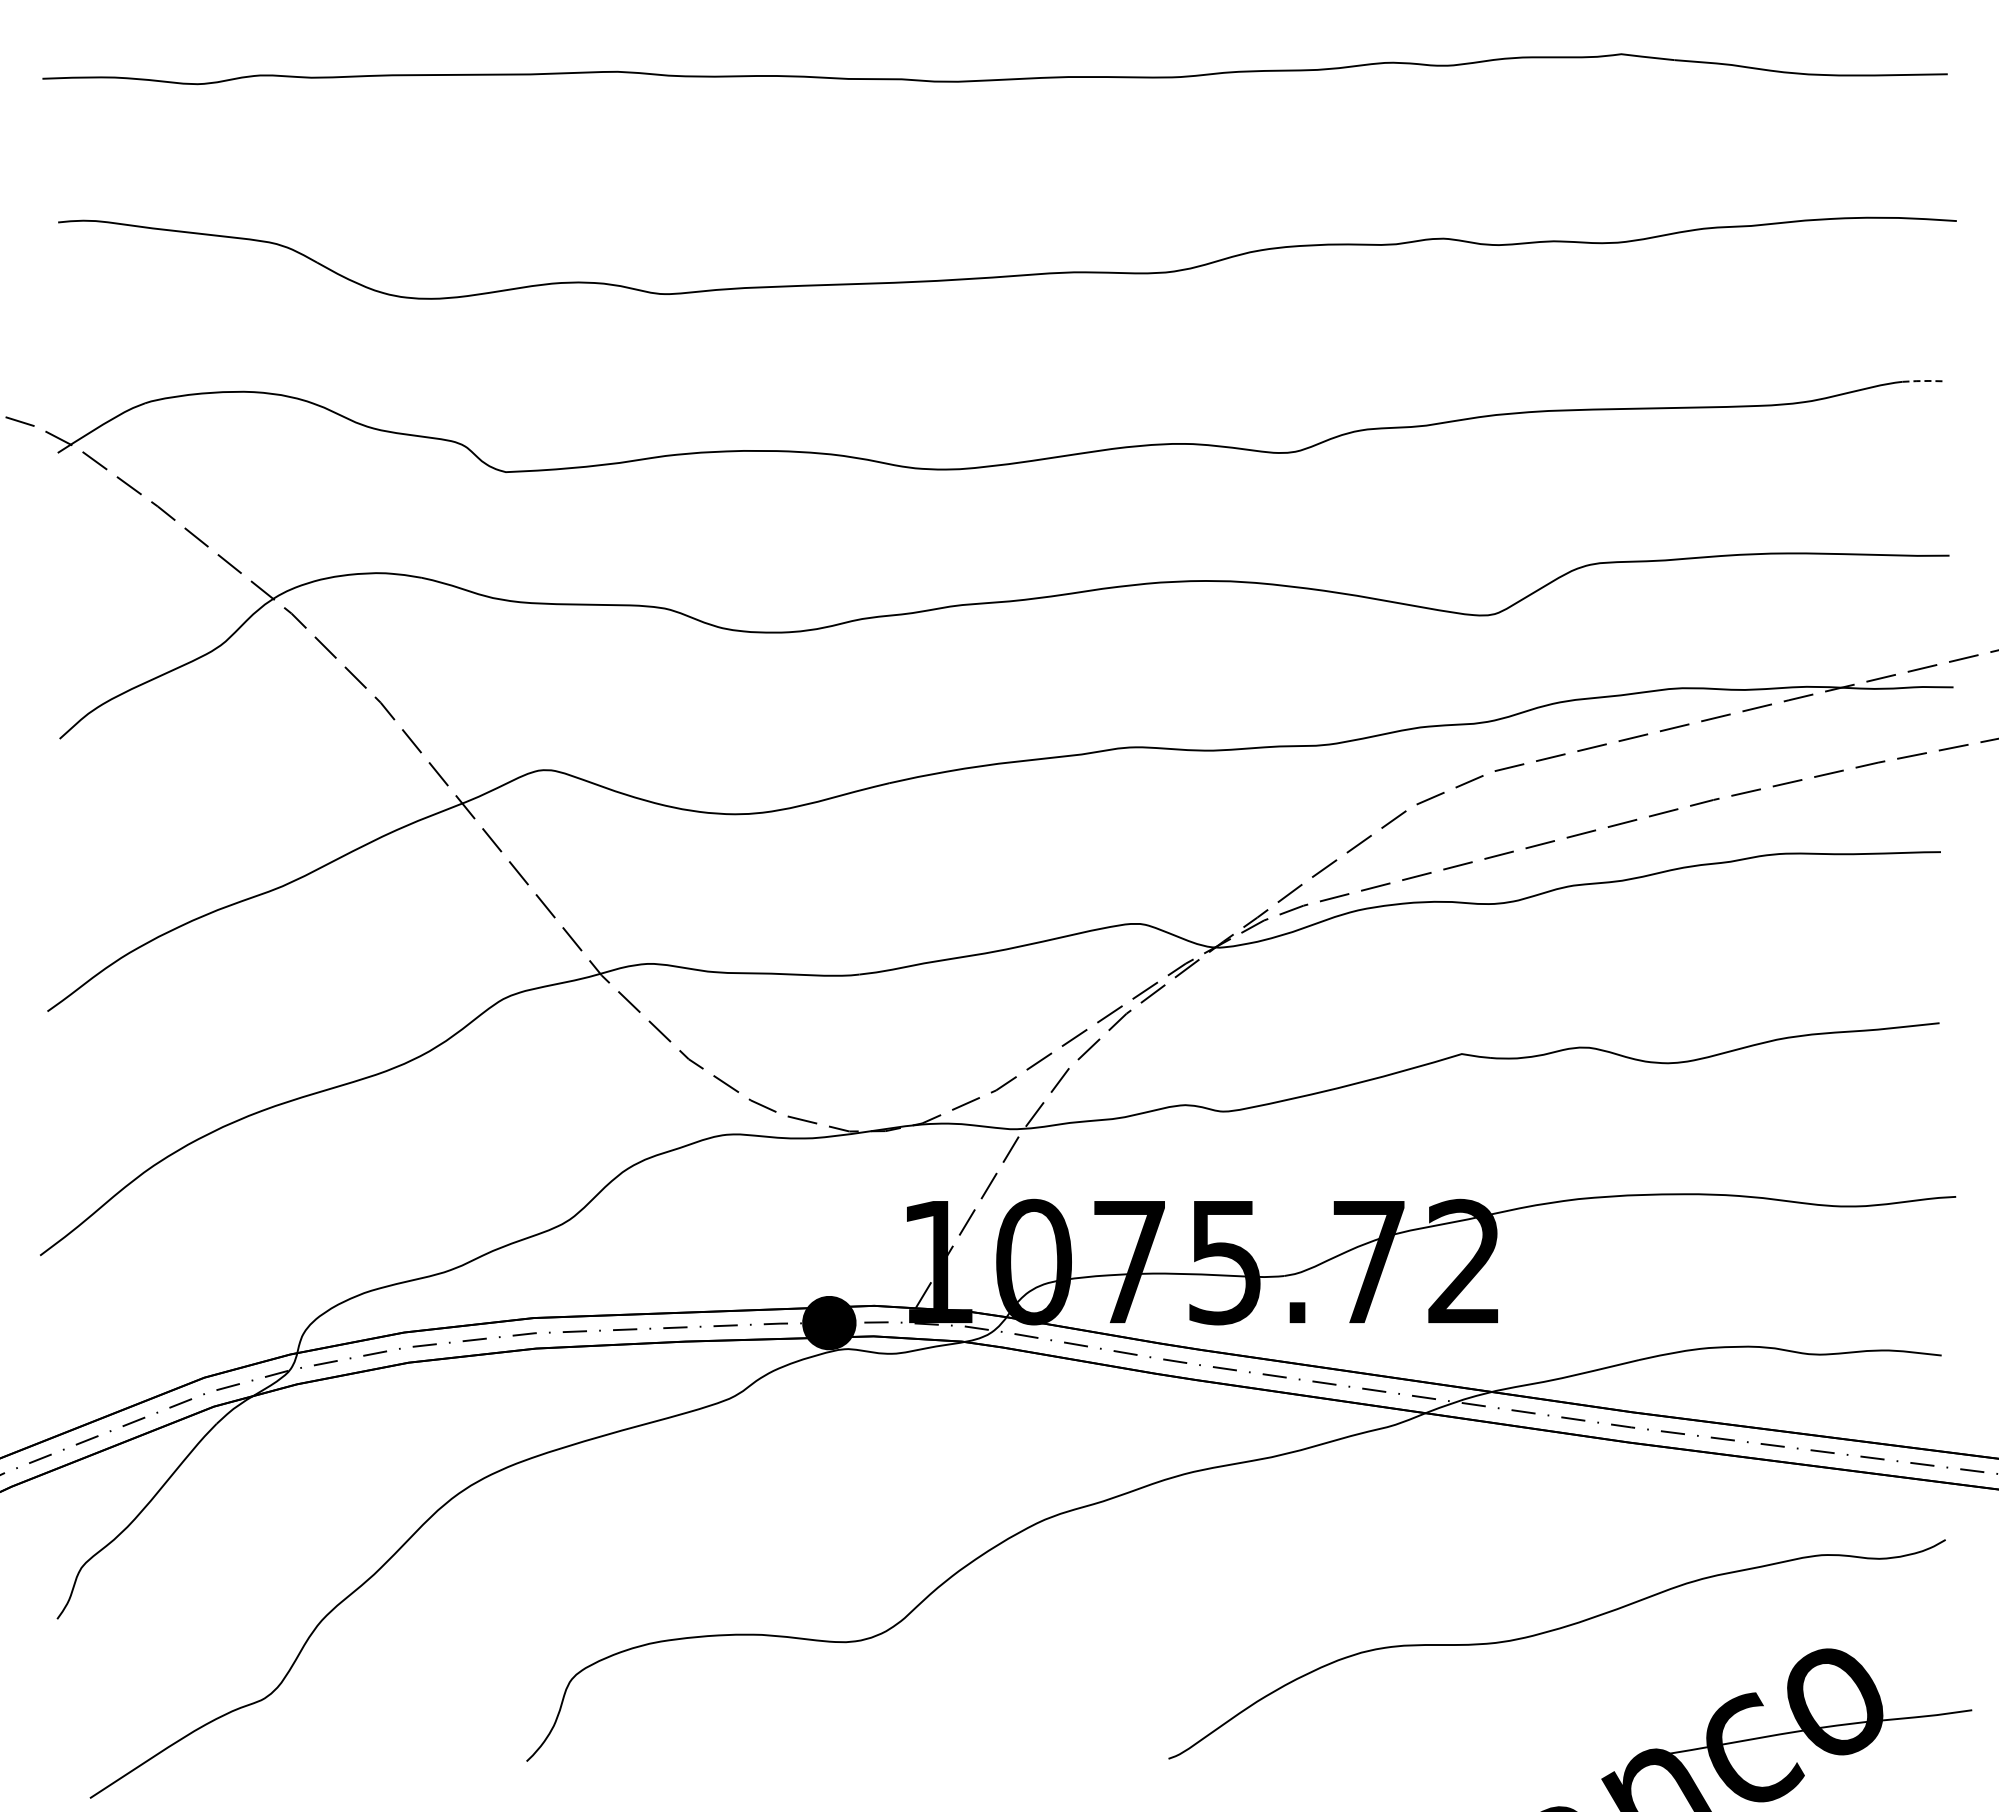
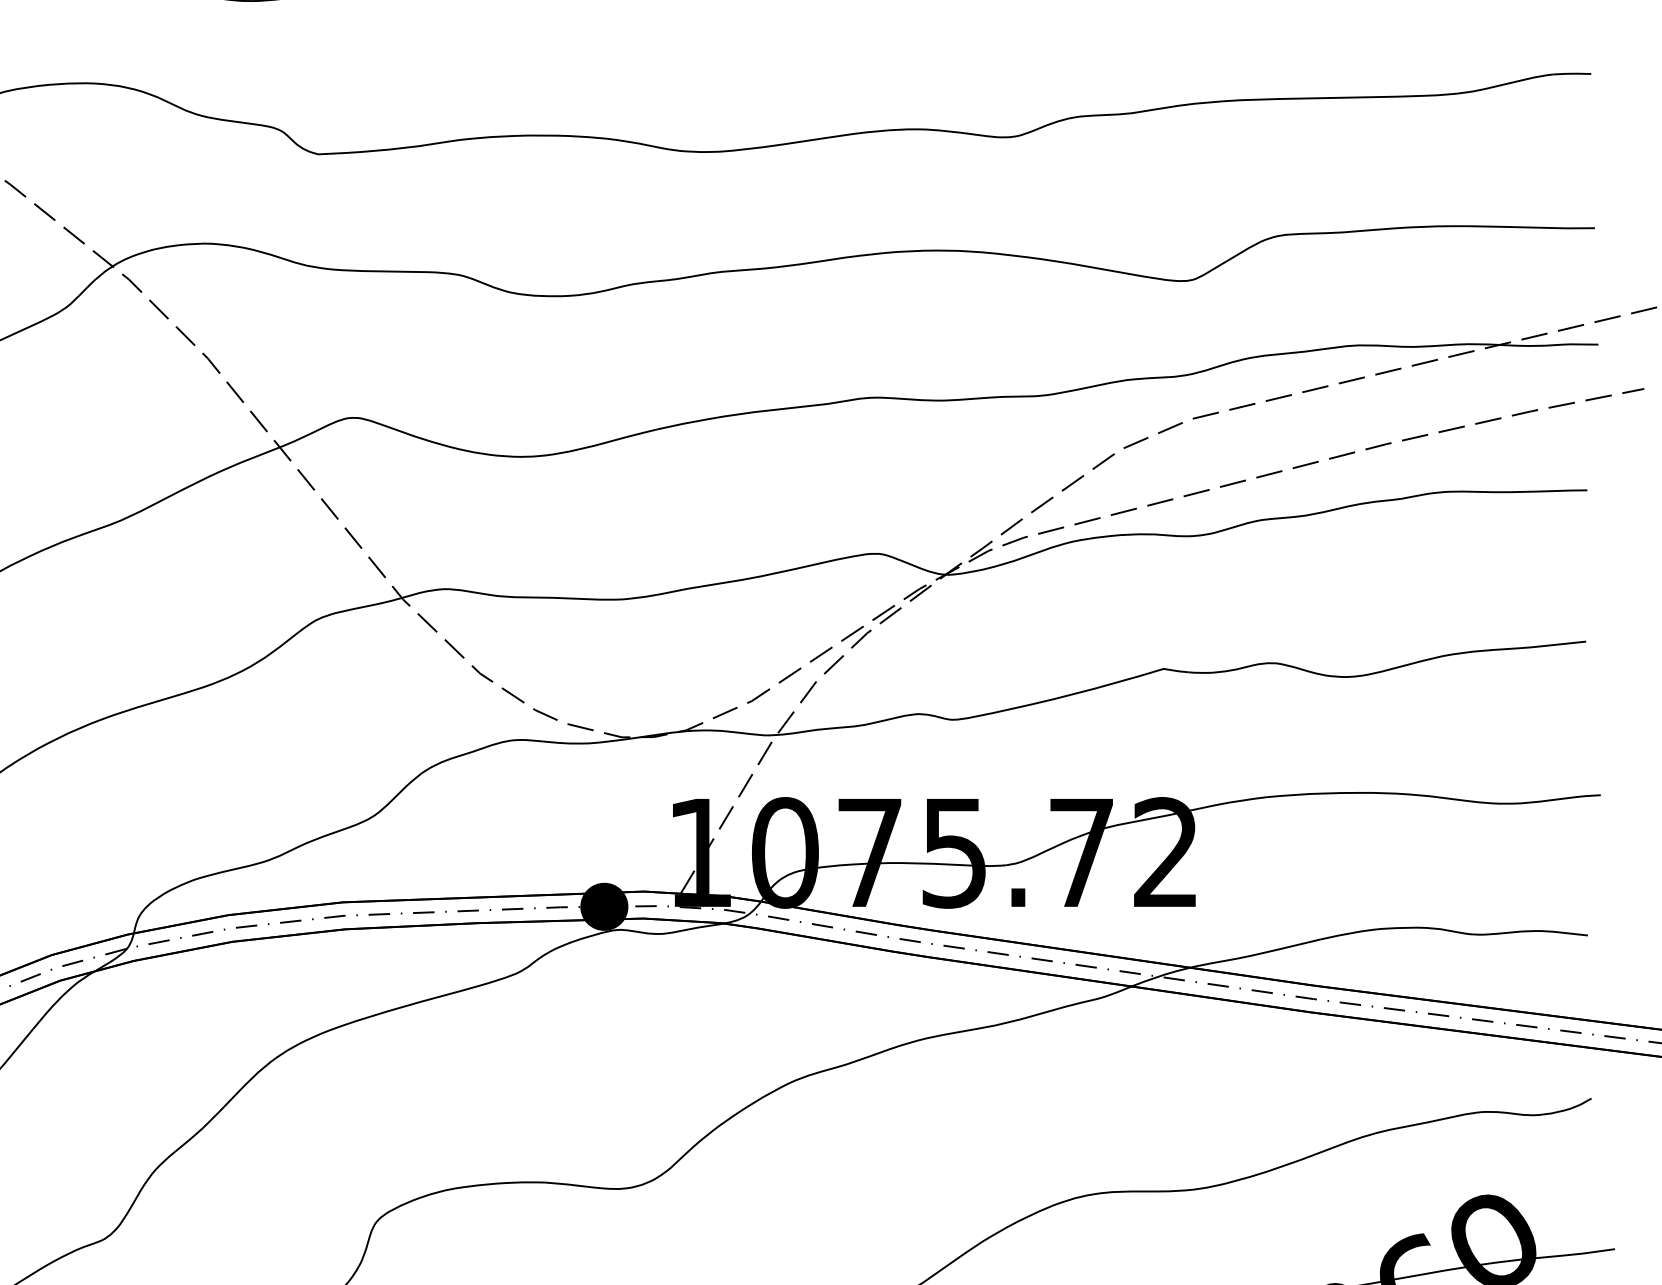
line: (1924, 381) -> (1572, 74), dashed -> solid

